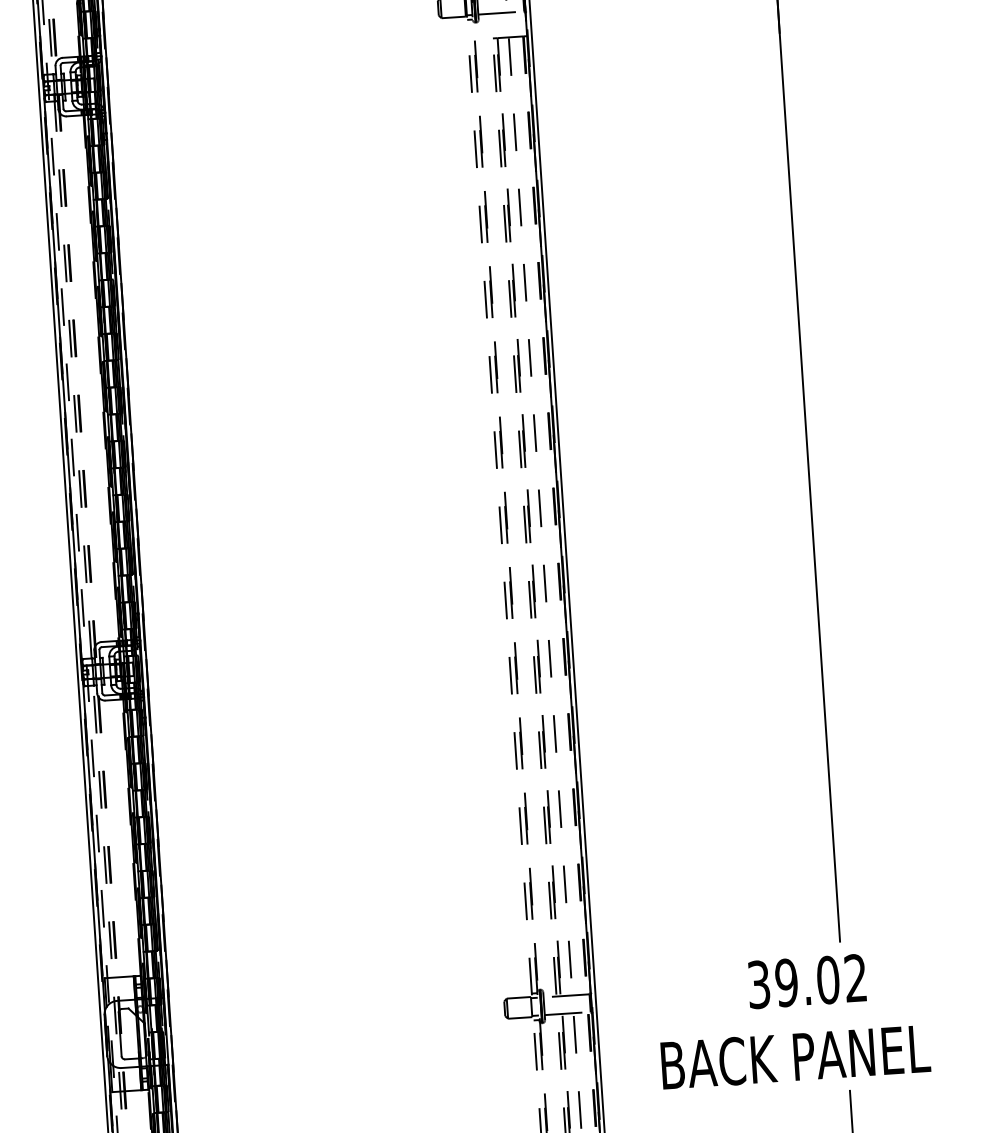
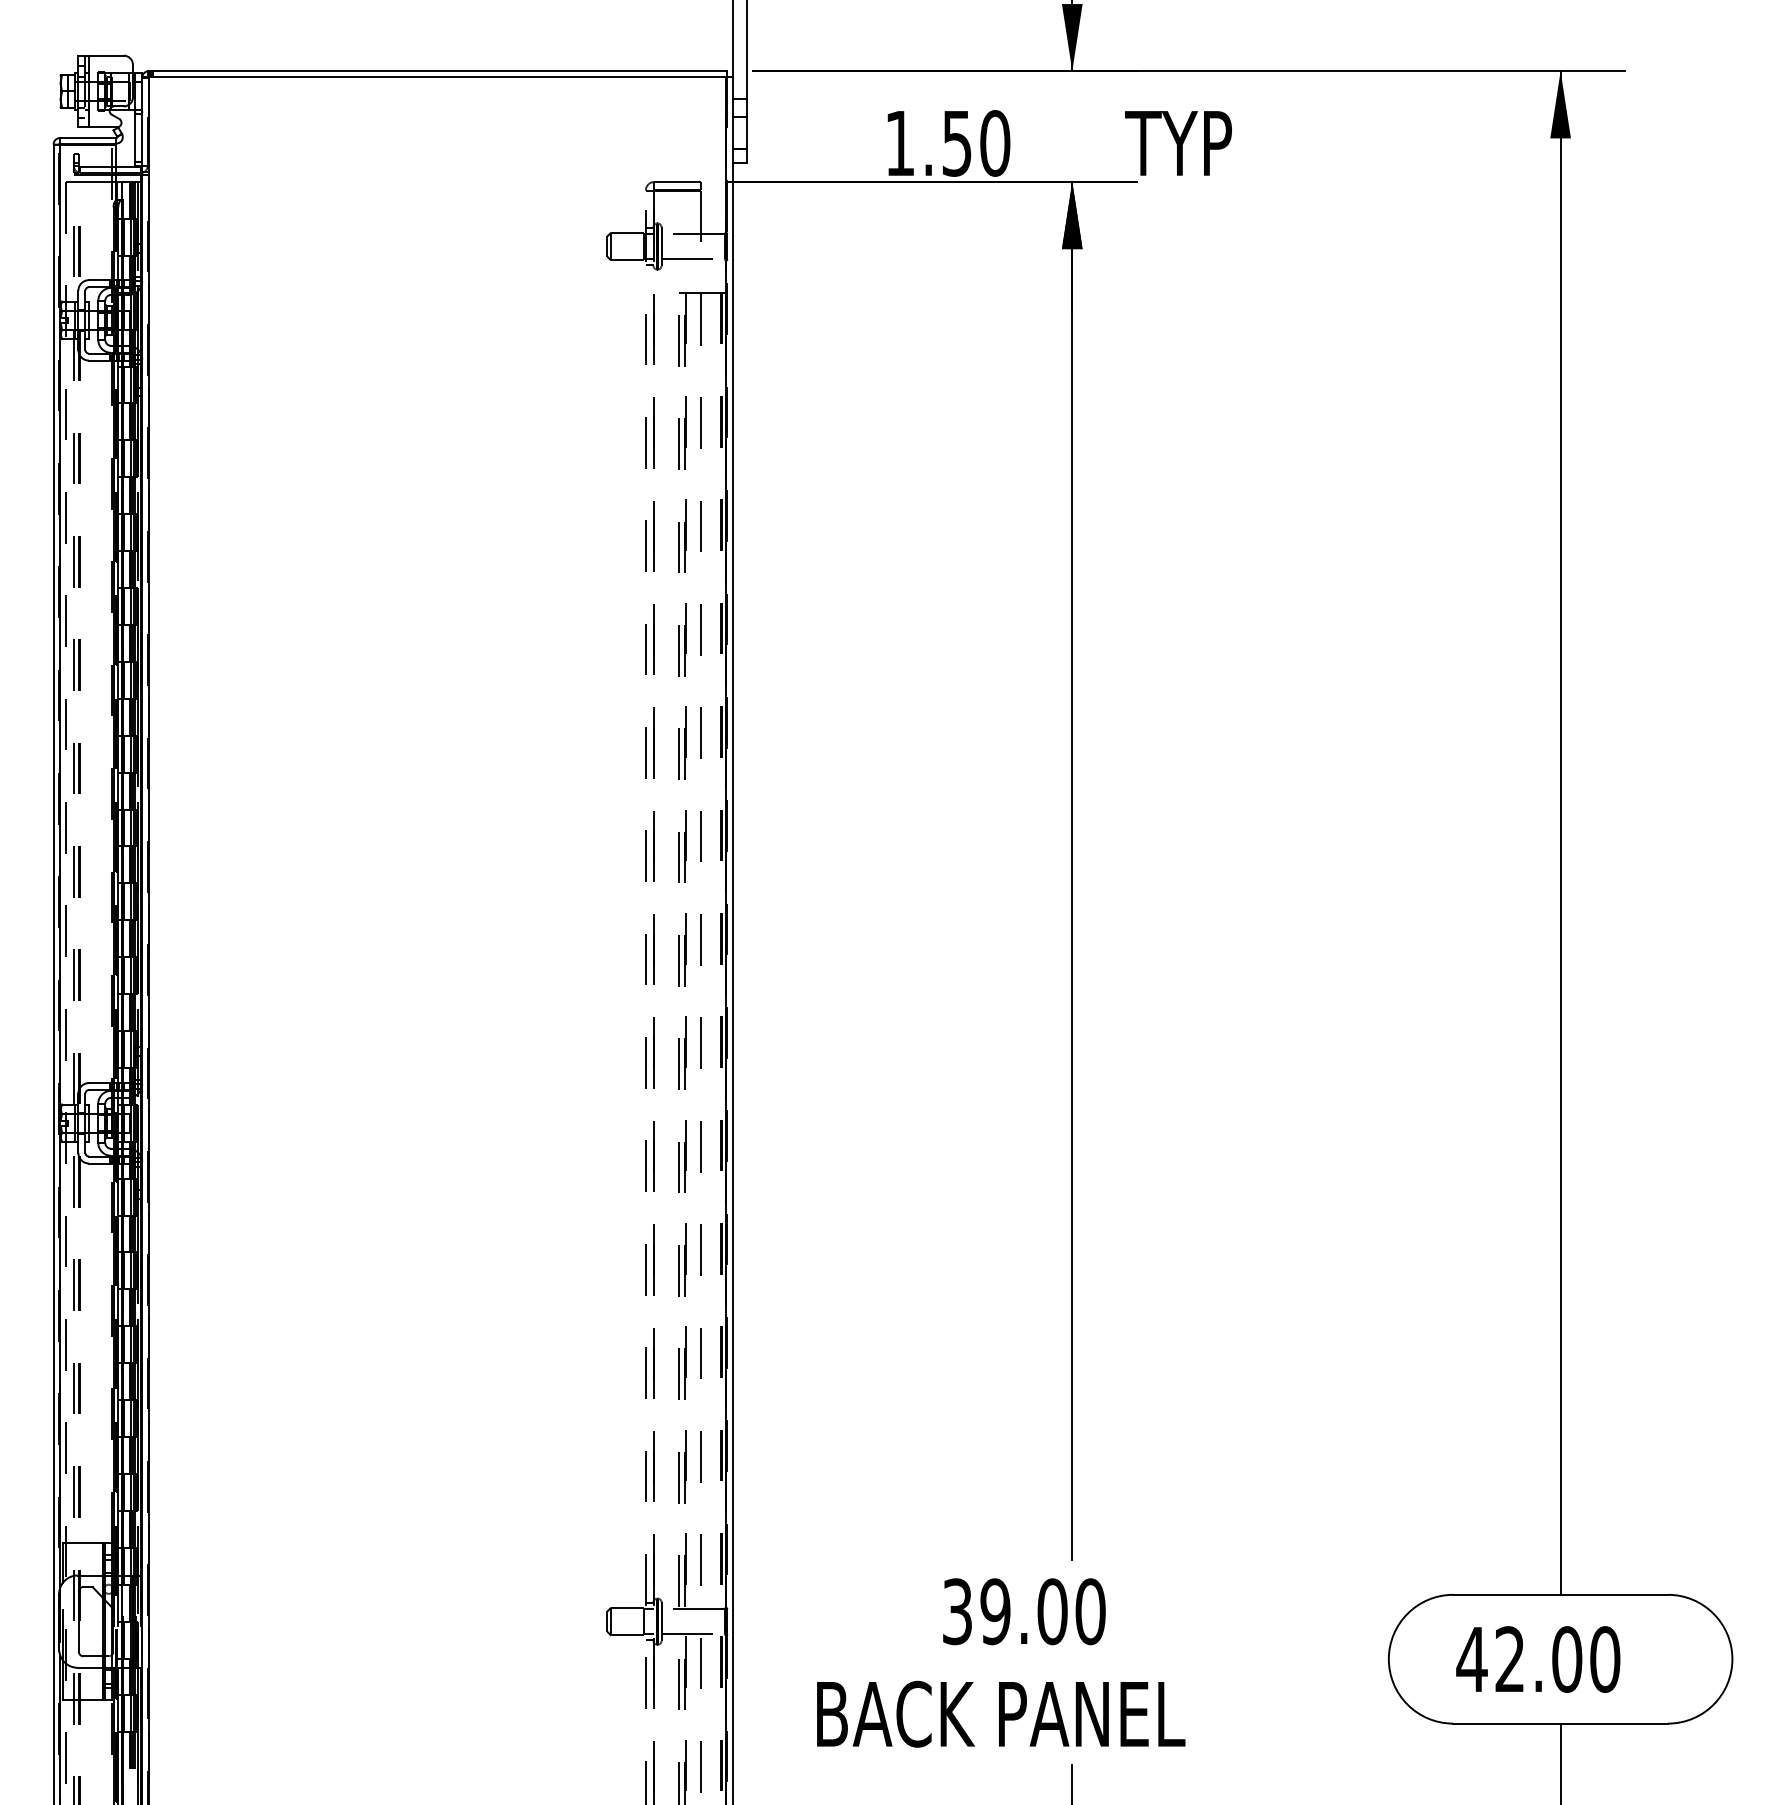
text: (855, 978) -> (1090, 1611), 39.02 -> 39.00

